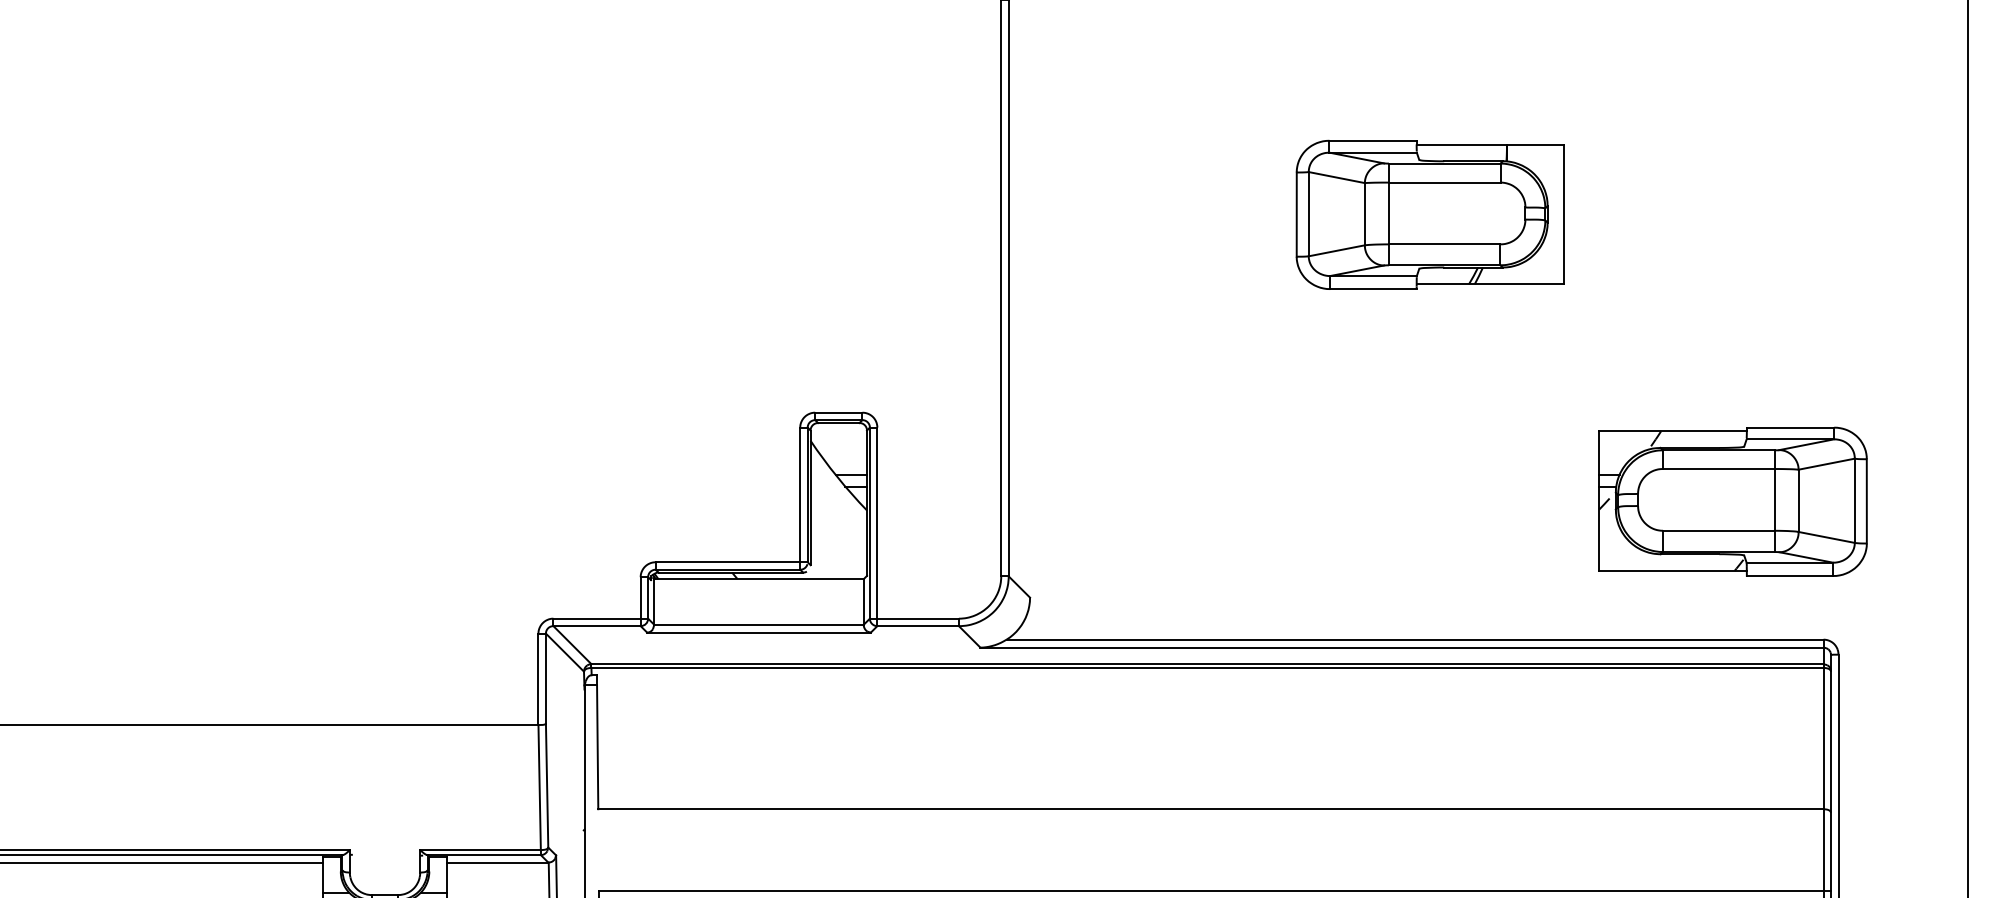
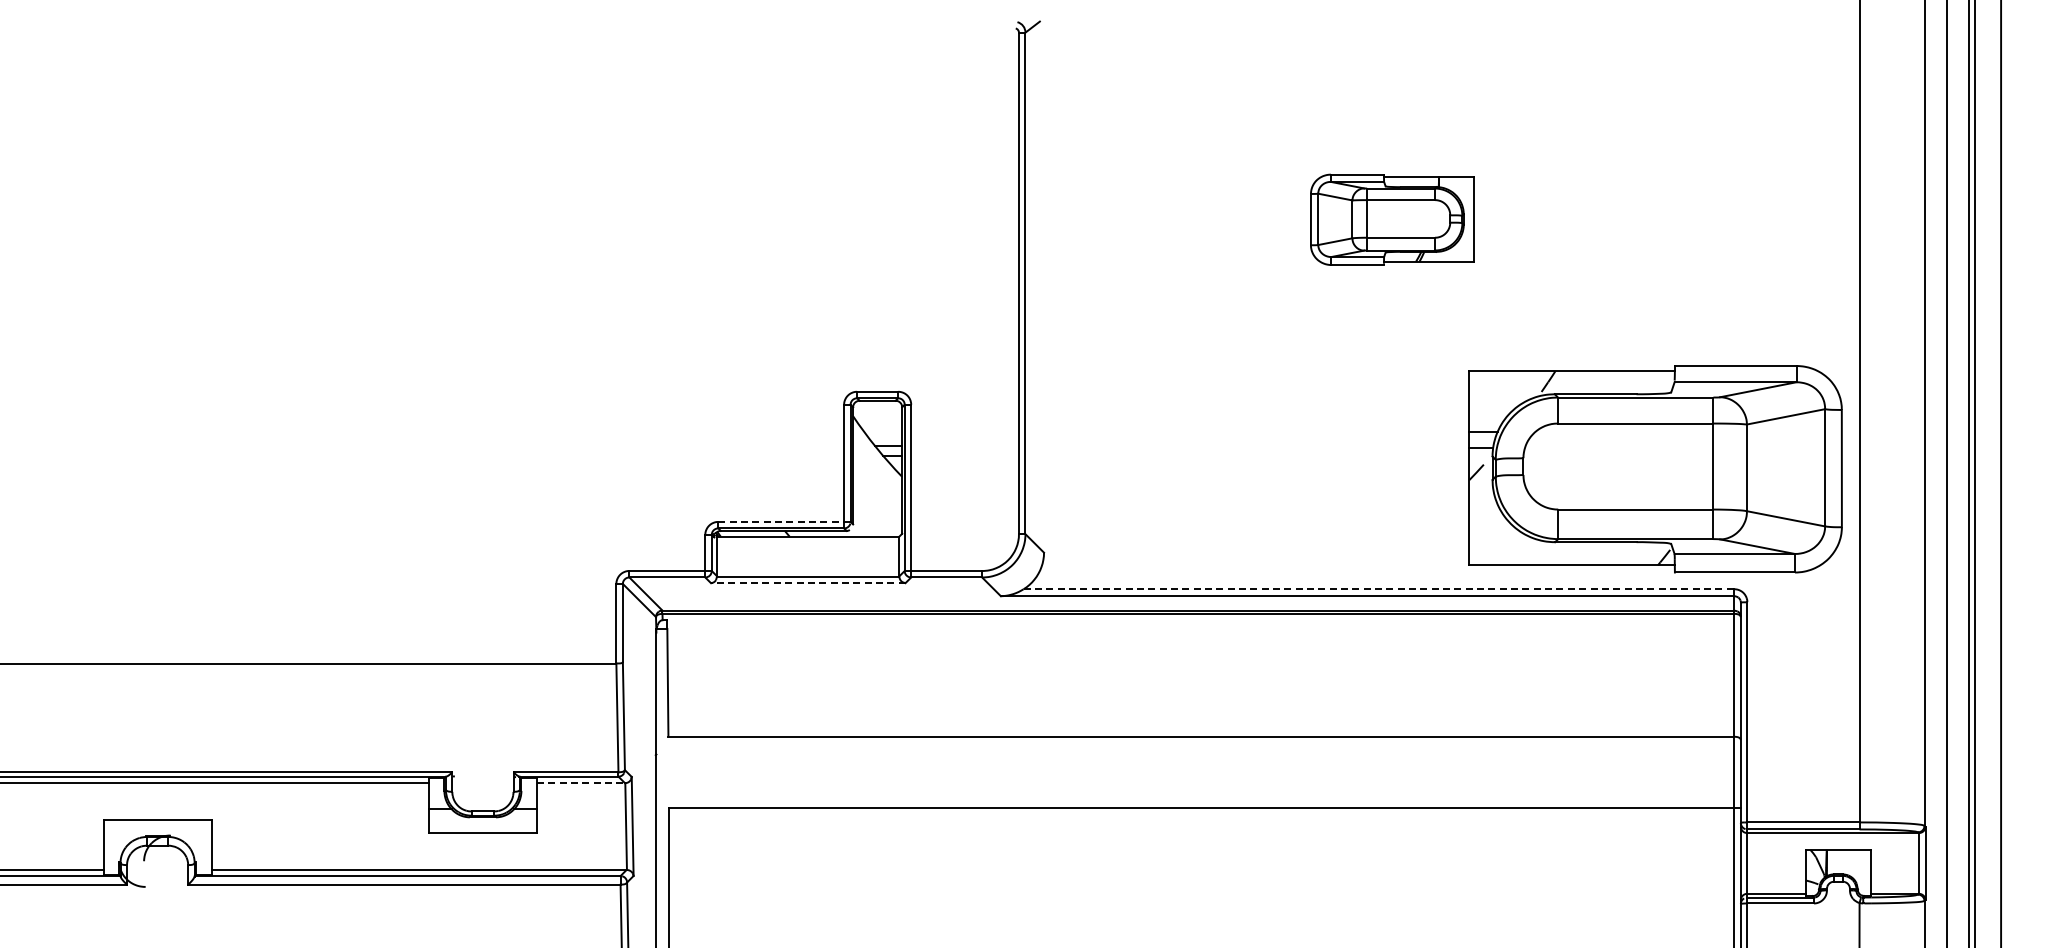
part: (1430, 214) -> (1392, 219), size x0.7
part: (1732, 502) -> (1655, 469), size x1.6
line: (731, 561) -> (784, 521), solid -> dashed
line: (758, 633) -> (807, 583), solid -> dashed
line: (1415, 639) -> (1379, 589), solid -> dashed
line: (498, 862) -> (581, 783), solid -> dashed

